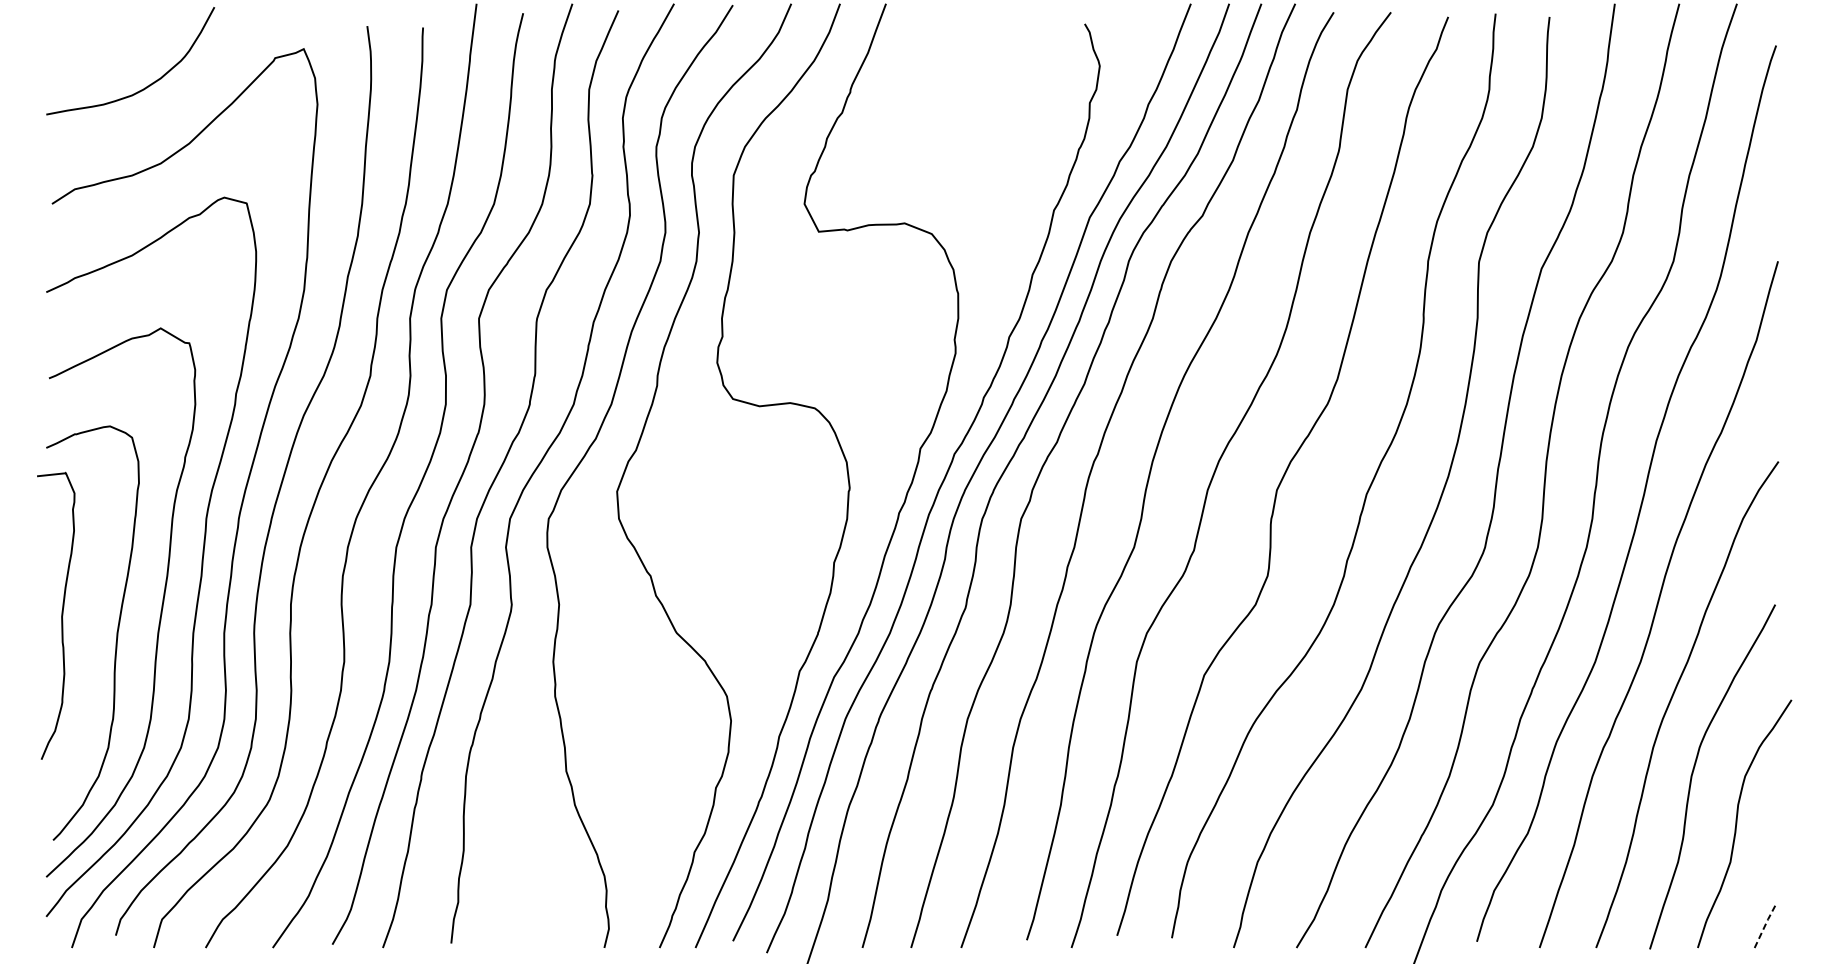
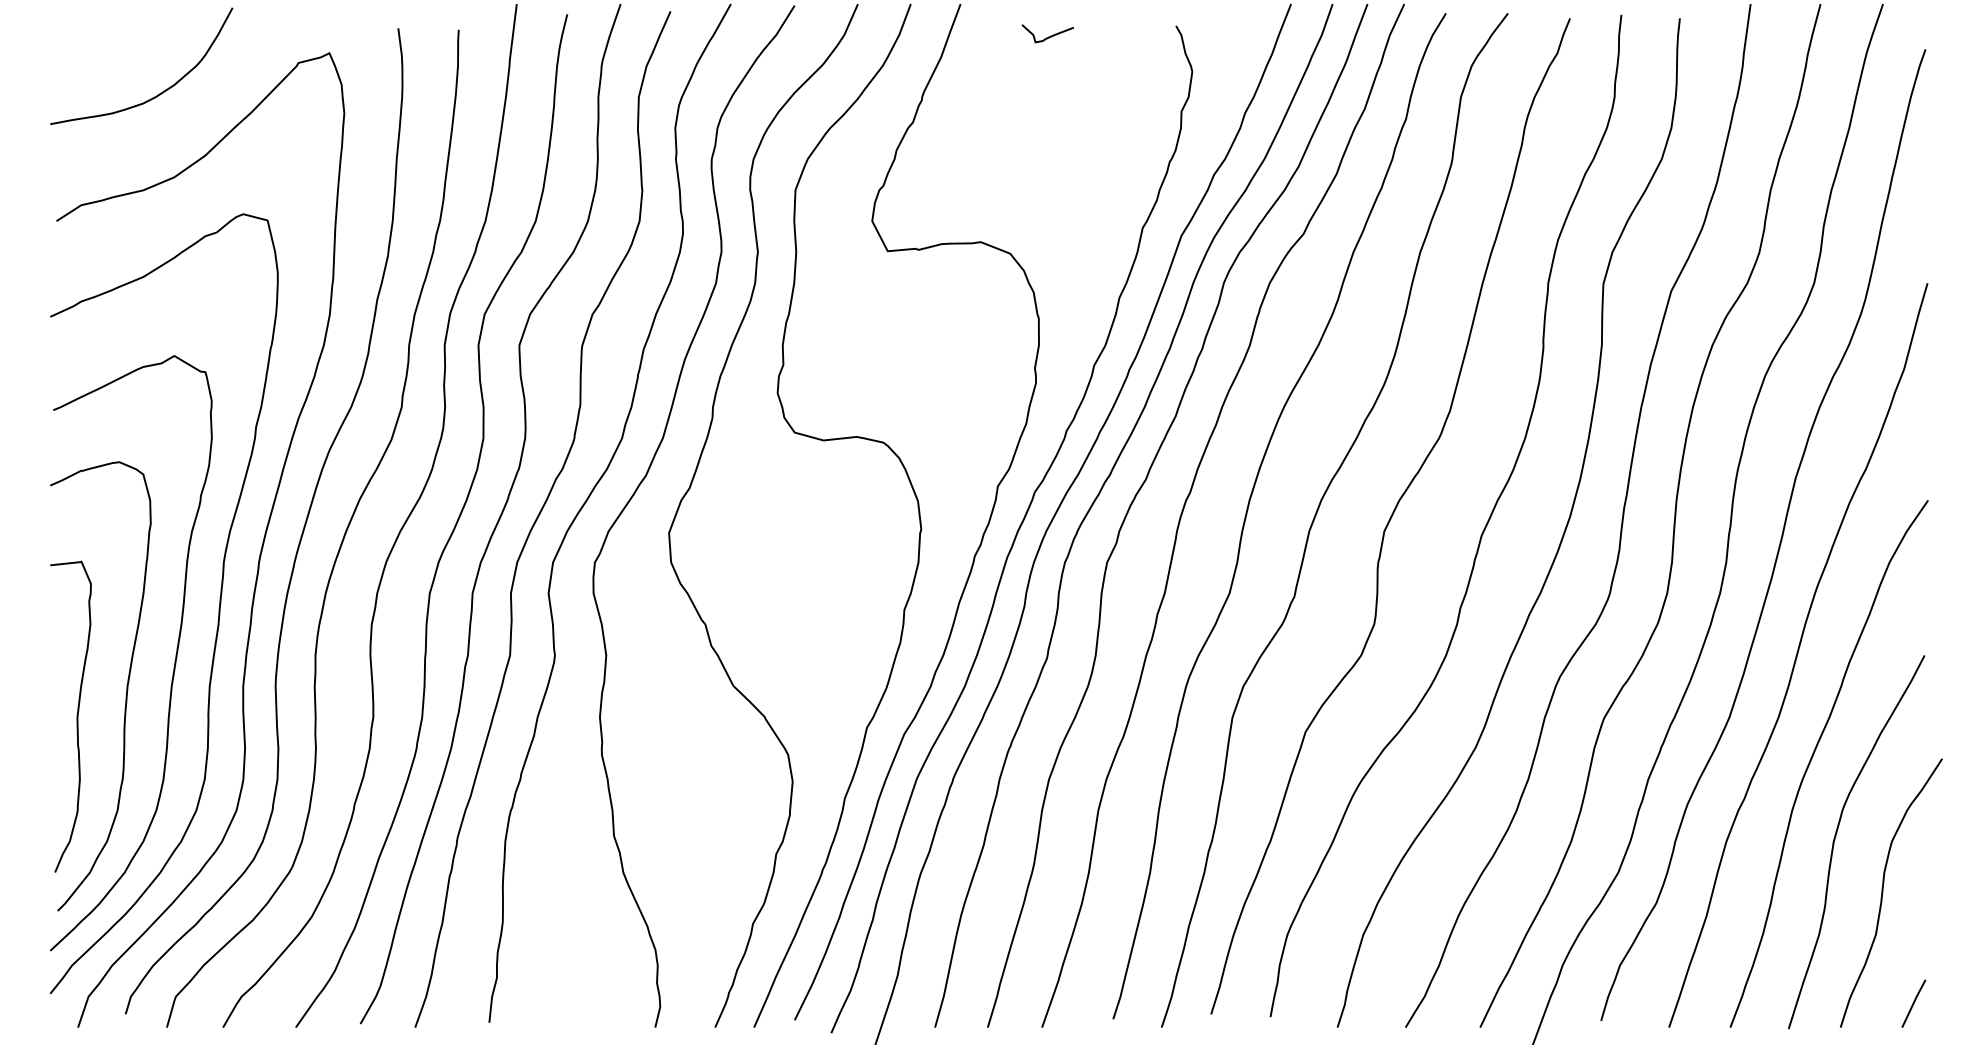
curve: (967, 33) -> (1048, 36), added
curve: (61, 615) -> (76, 716), moved
line: (1765, 924) -> (1913, 1002), dashed -> solid

